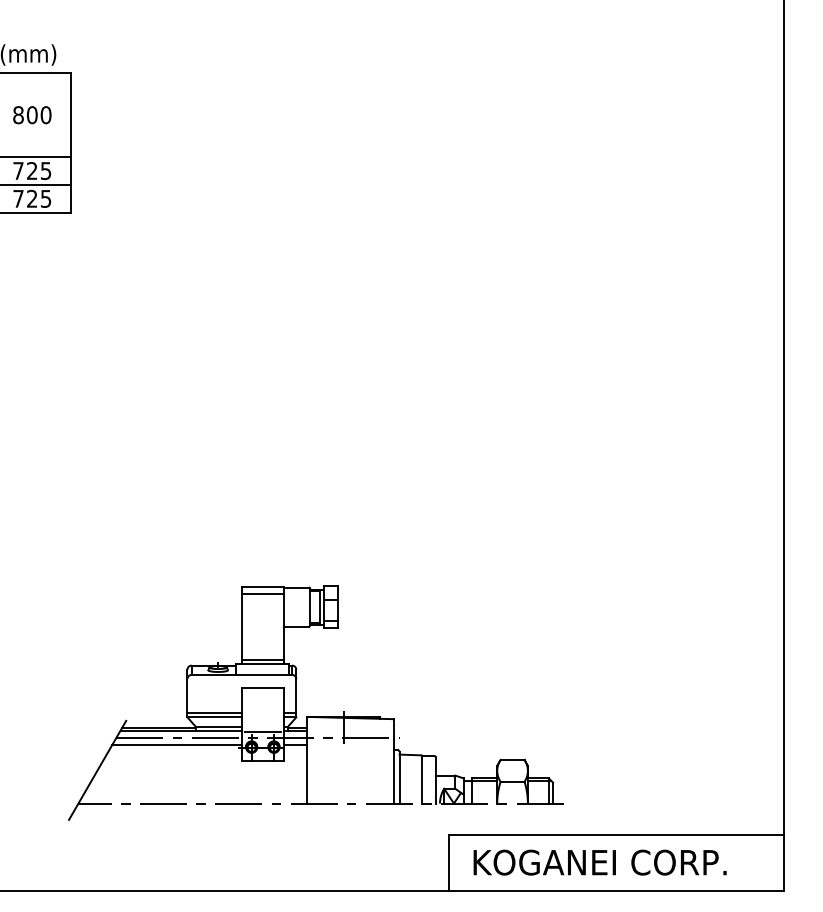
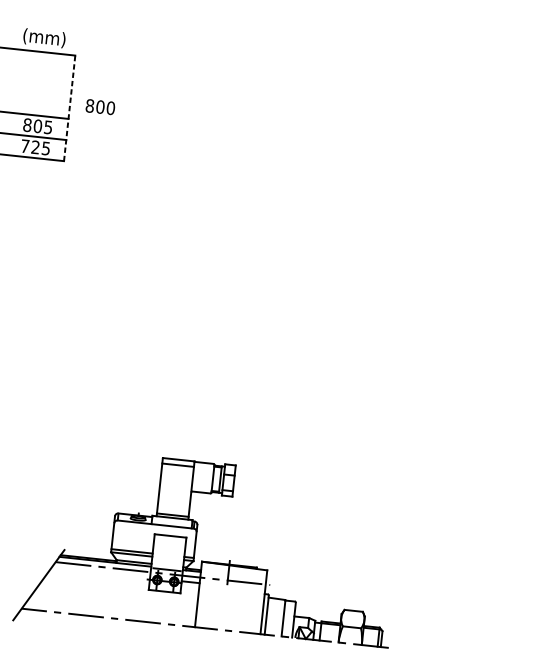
text: (32, 115) -> (100, 107), moved
line: (71, 143) -> (69, 108), solid -> dashed
text: (25, 171) -> (32, 126), 725 -> 805
line: (176, 745) -> (100, 572), removed

